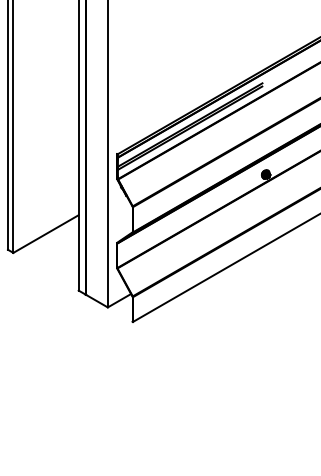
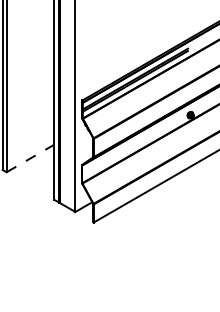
line: (46, 234) -> (30, 158), solid -> dashed

